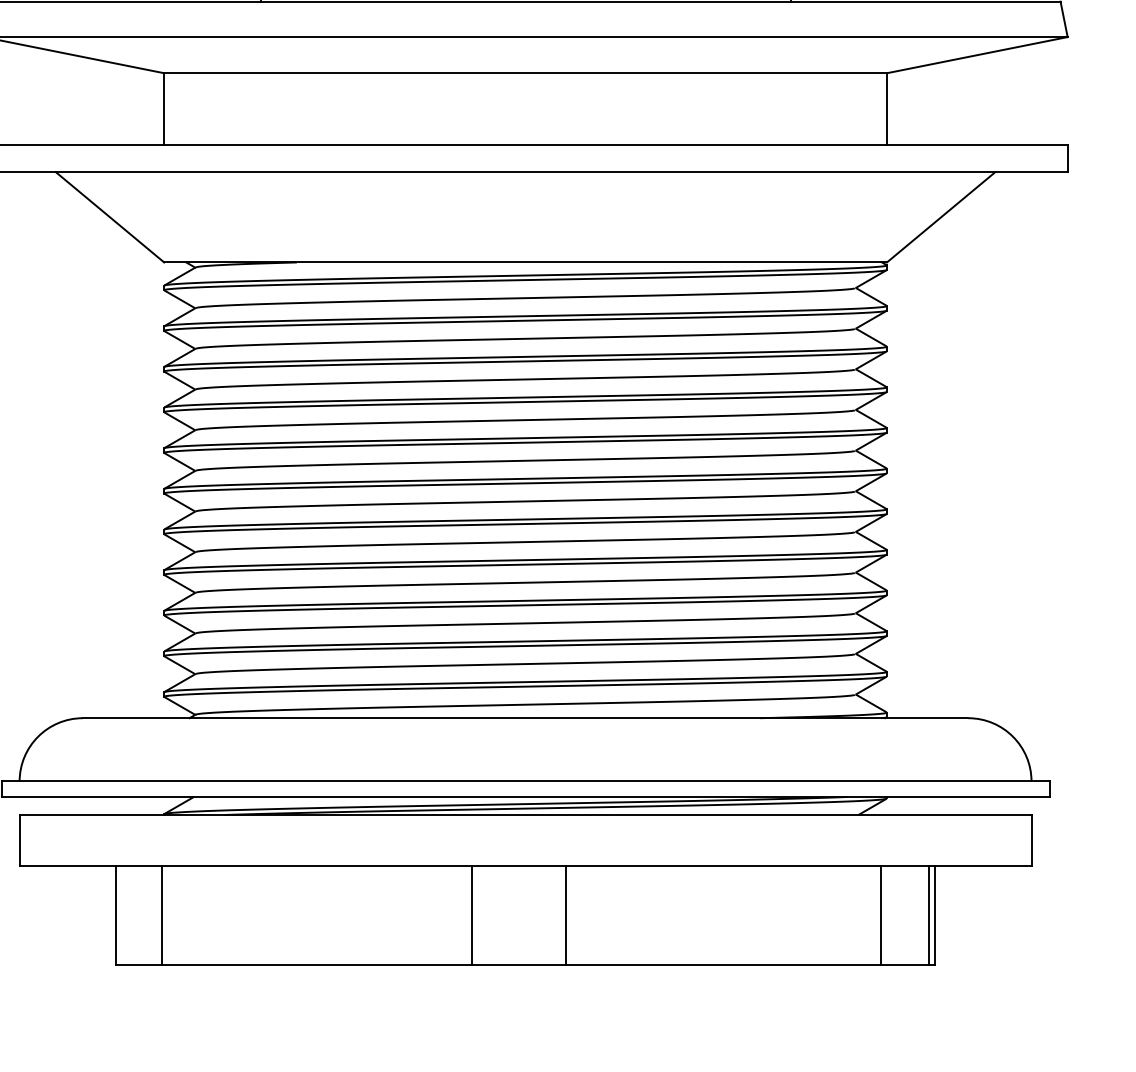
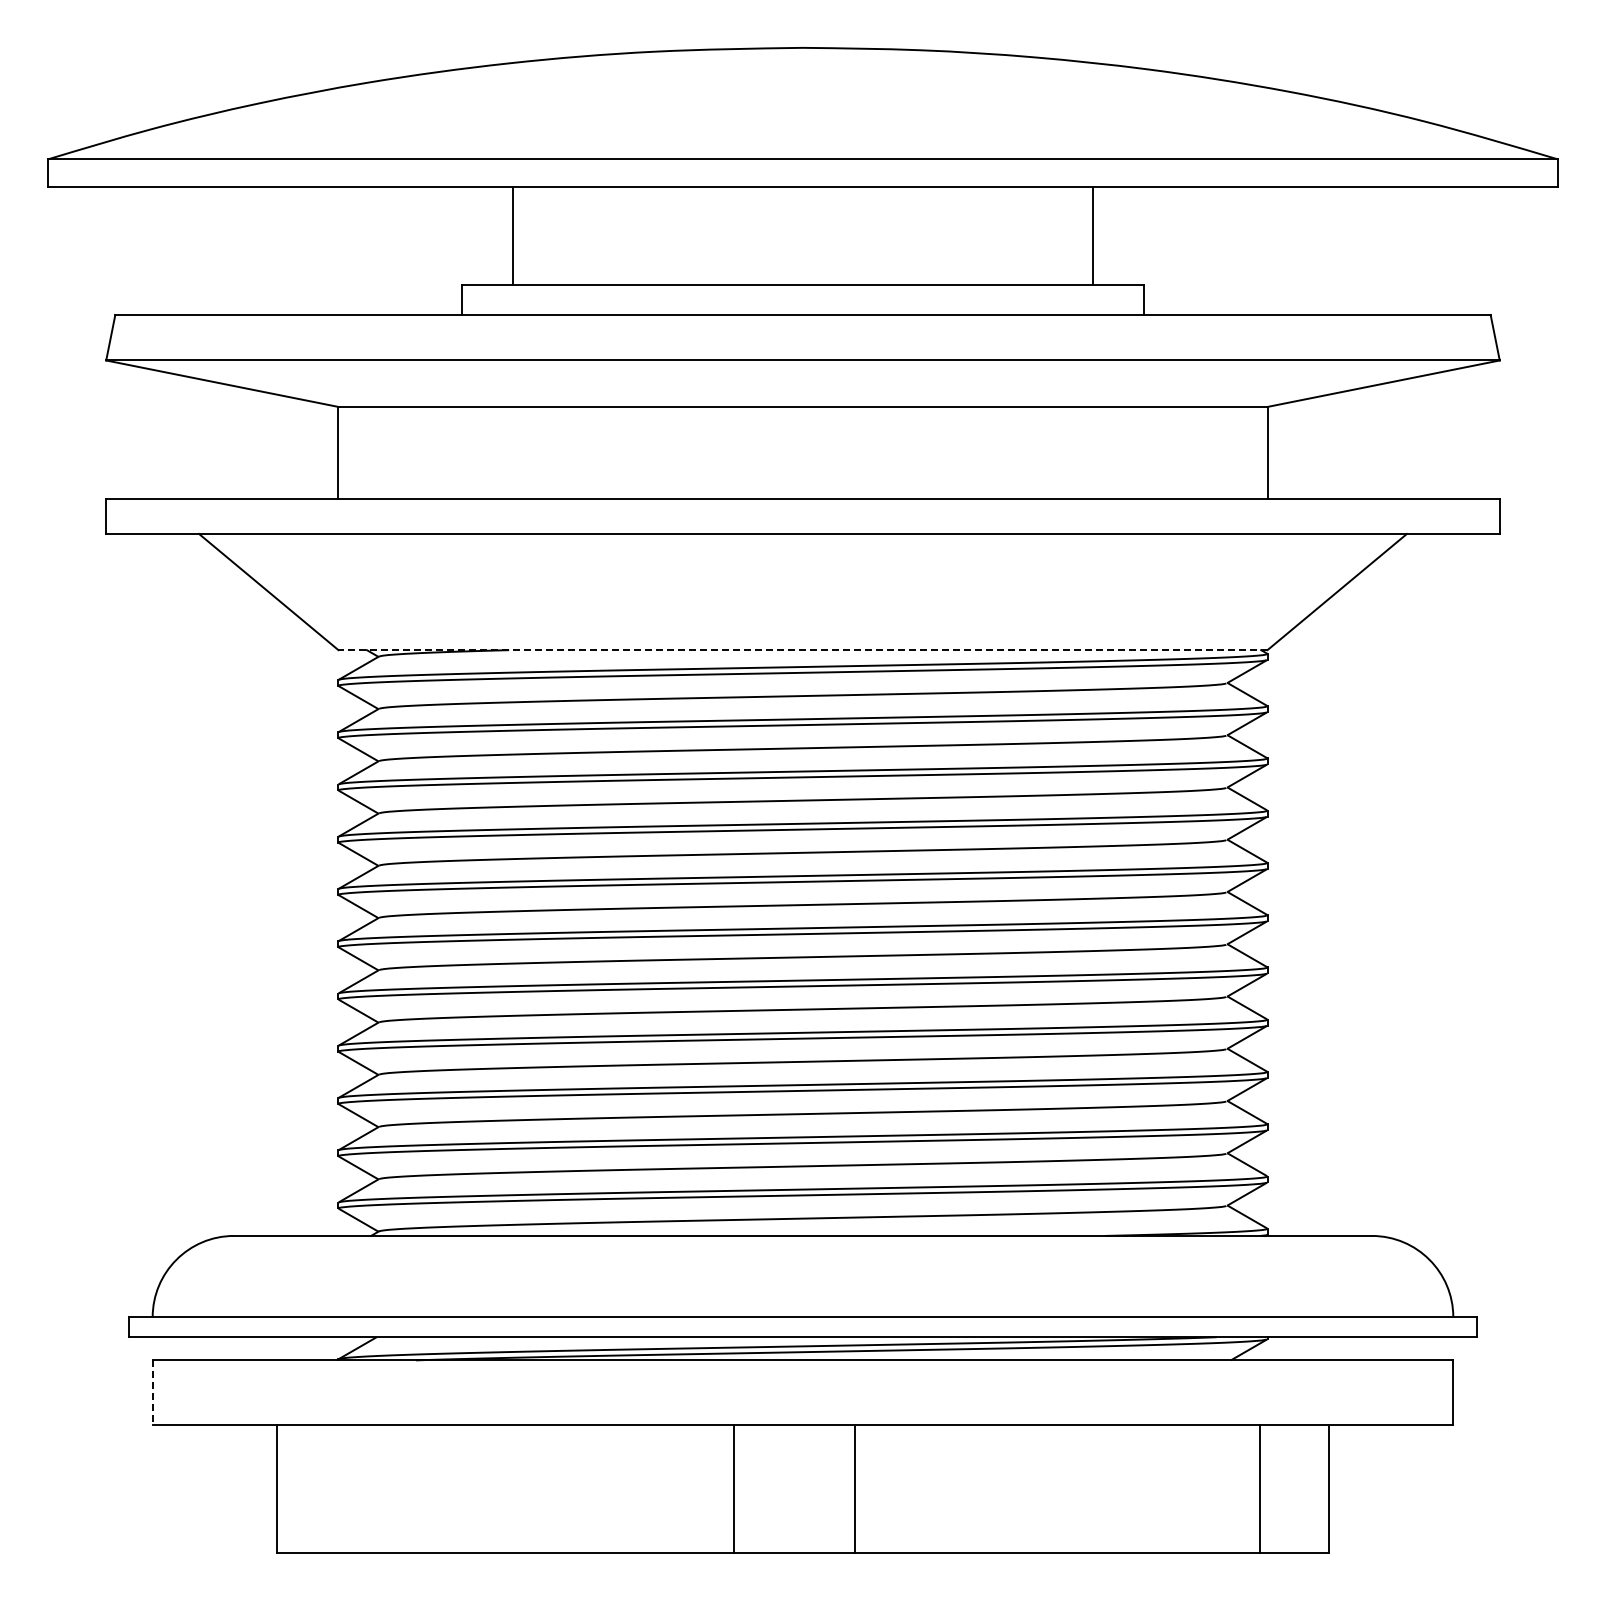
line: (525, 262) -> (803, 650), solid -> dashed
line: (19, 839) -> (152, 1392), solid -> dashed
line: (161, 915) -> (335, 1489), removed
line: (929, 915) -> (1322, 1489), removed

